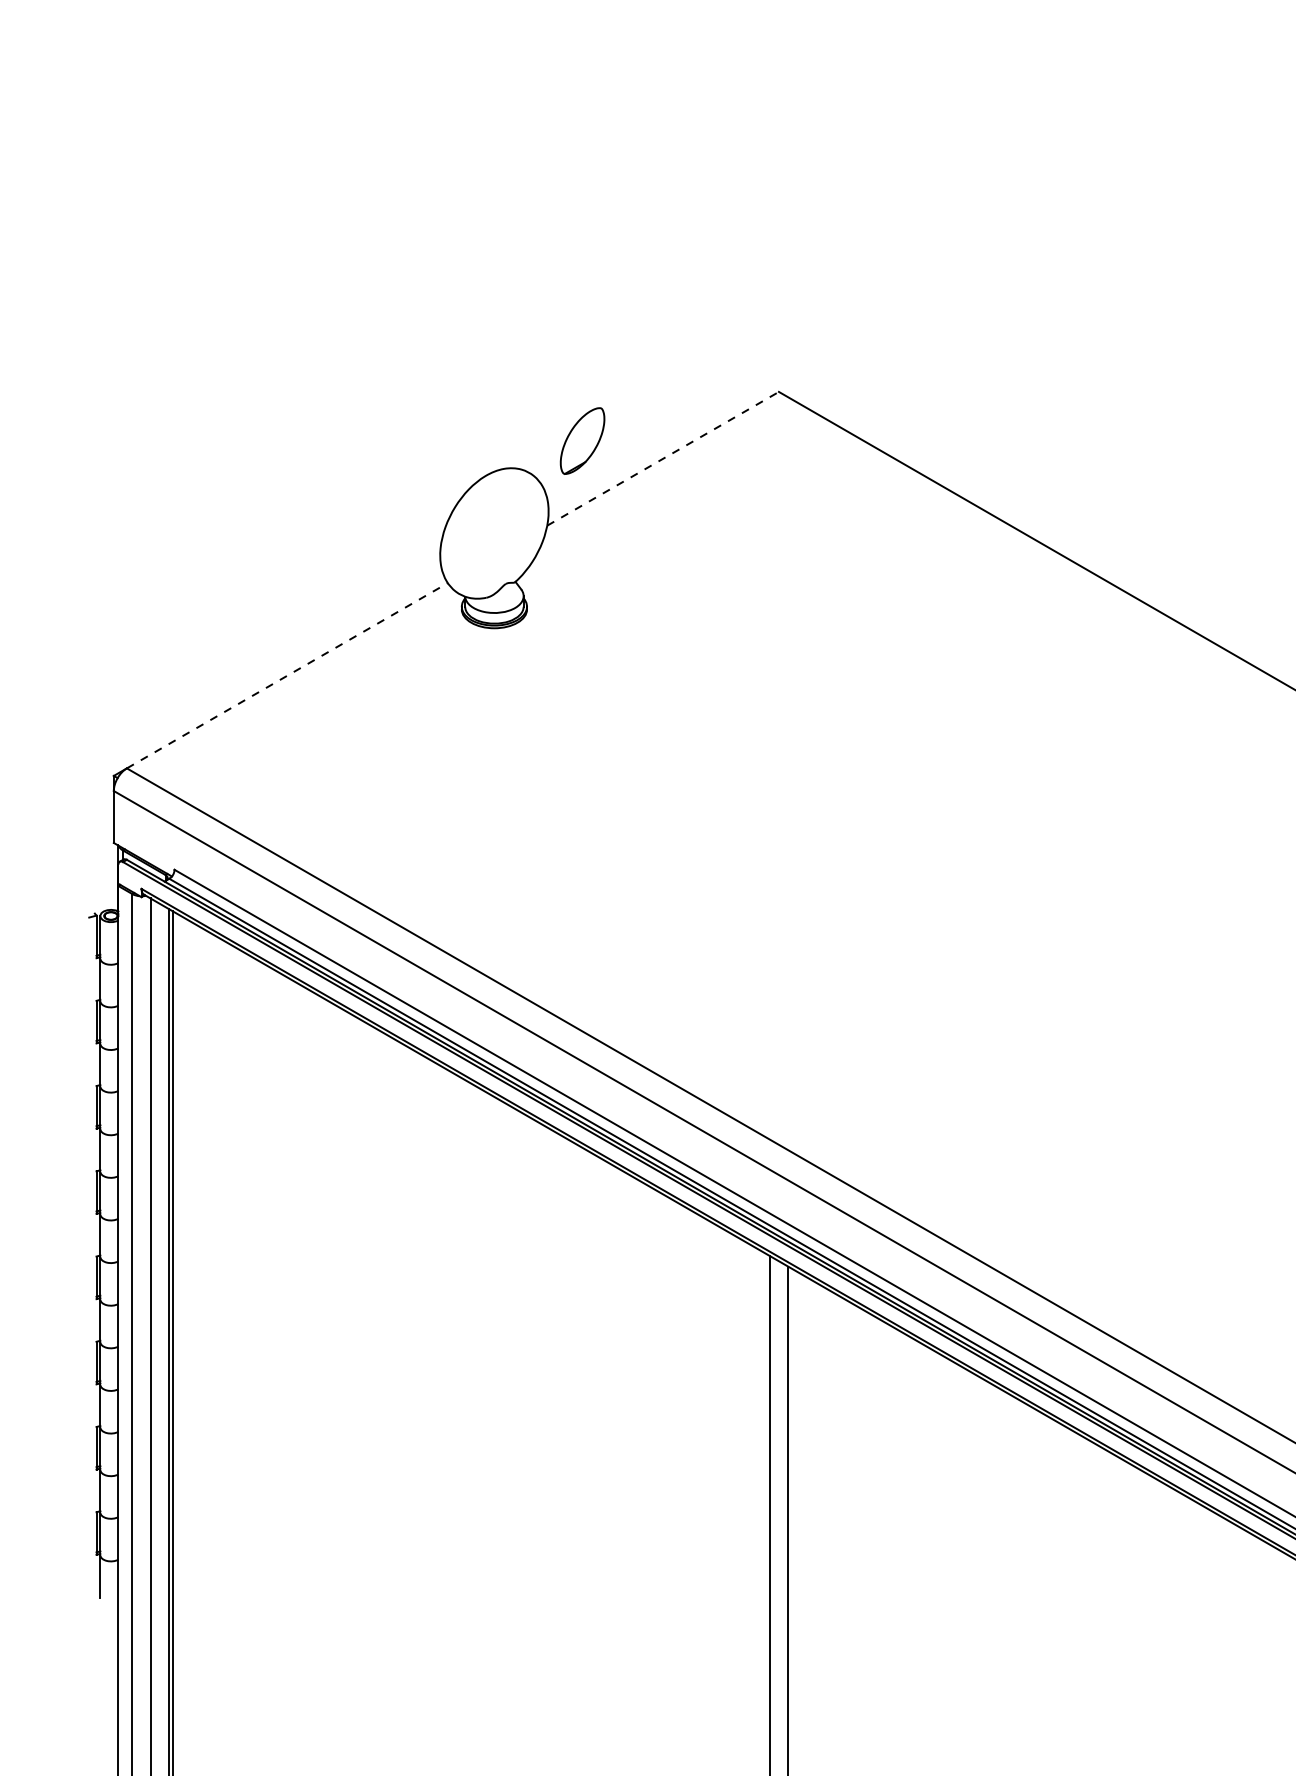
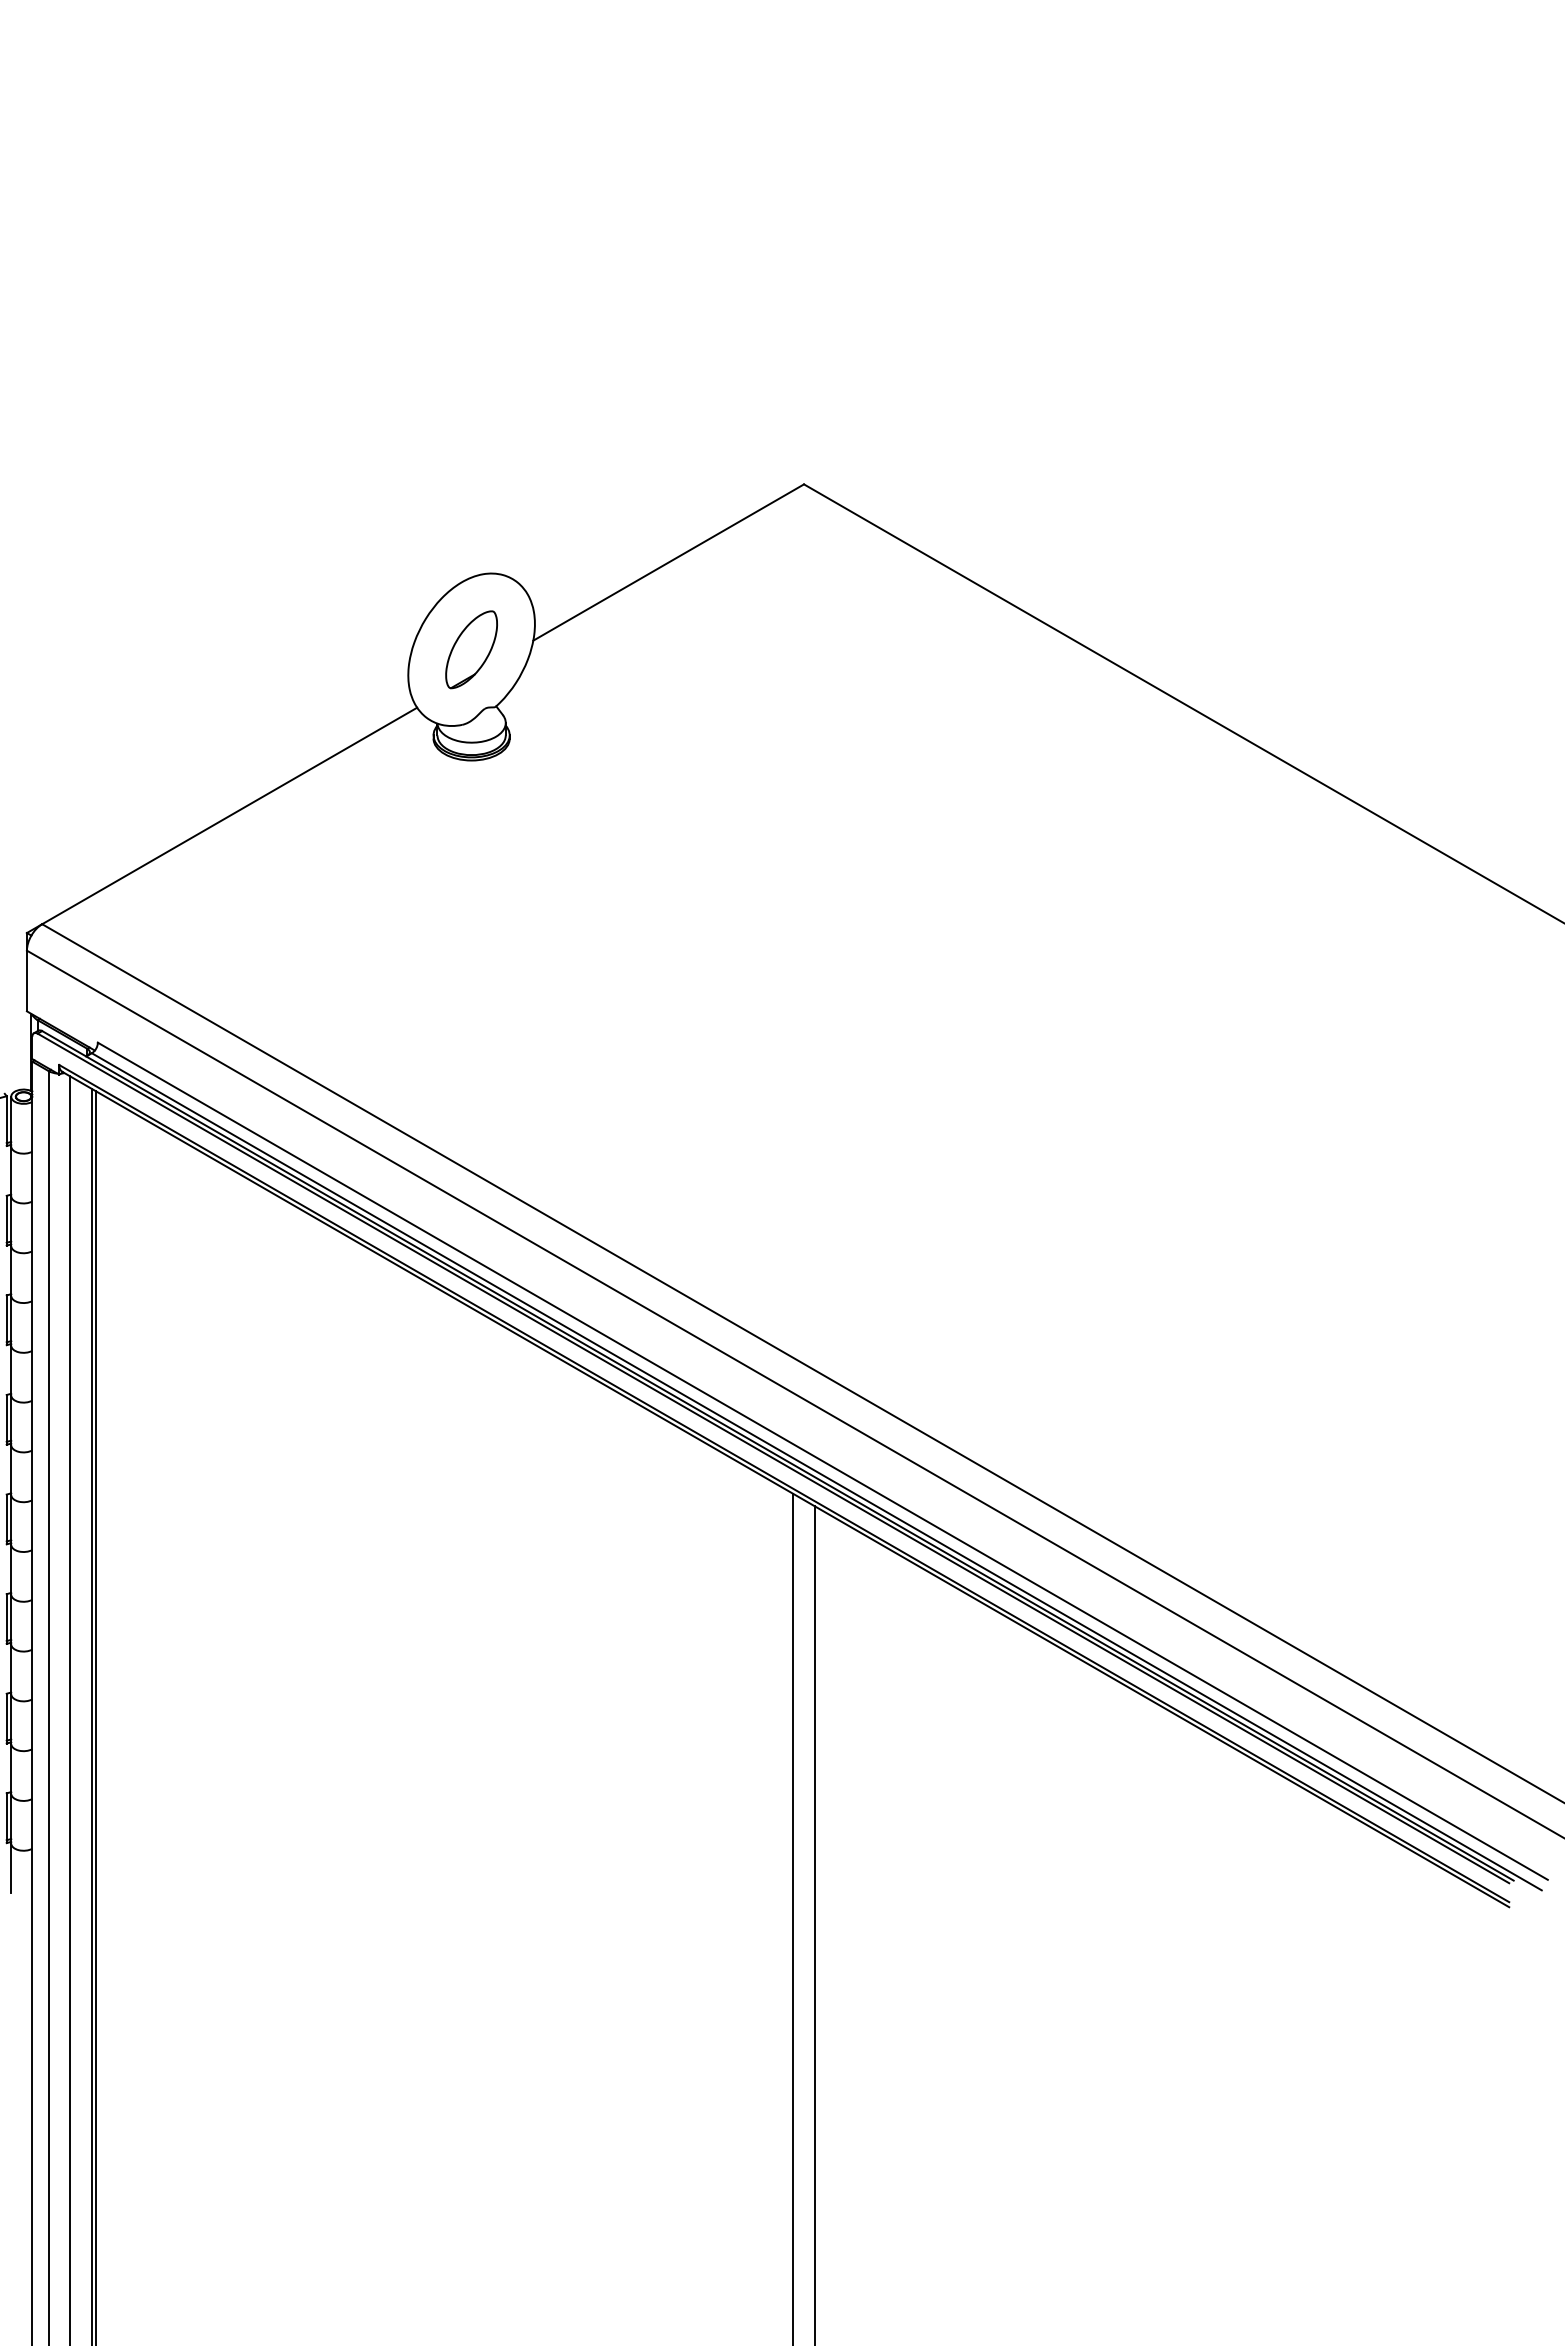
part: (582, 440) -> (471, 649), moved
line: (663, 458) -> (669, 562), dashed -> solid
line: (288, 675) -> (230, 815), dashed -> solid

